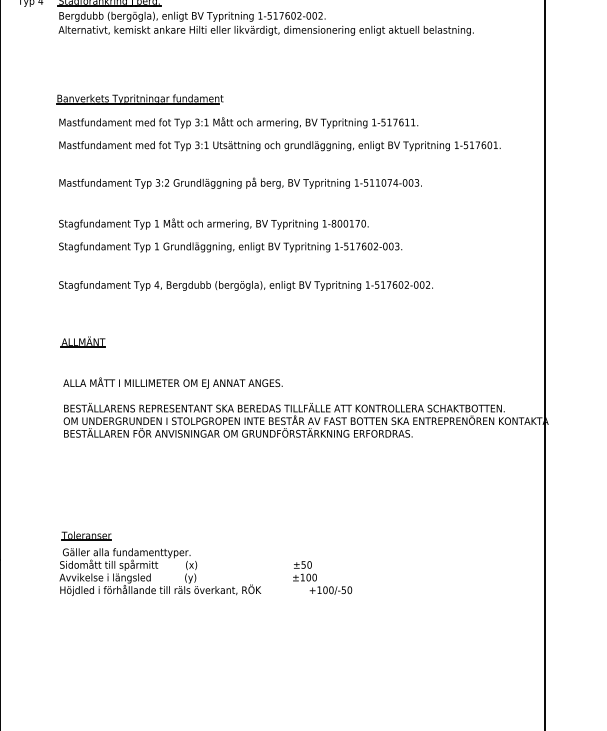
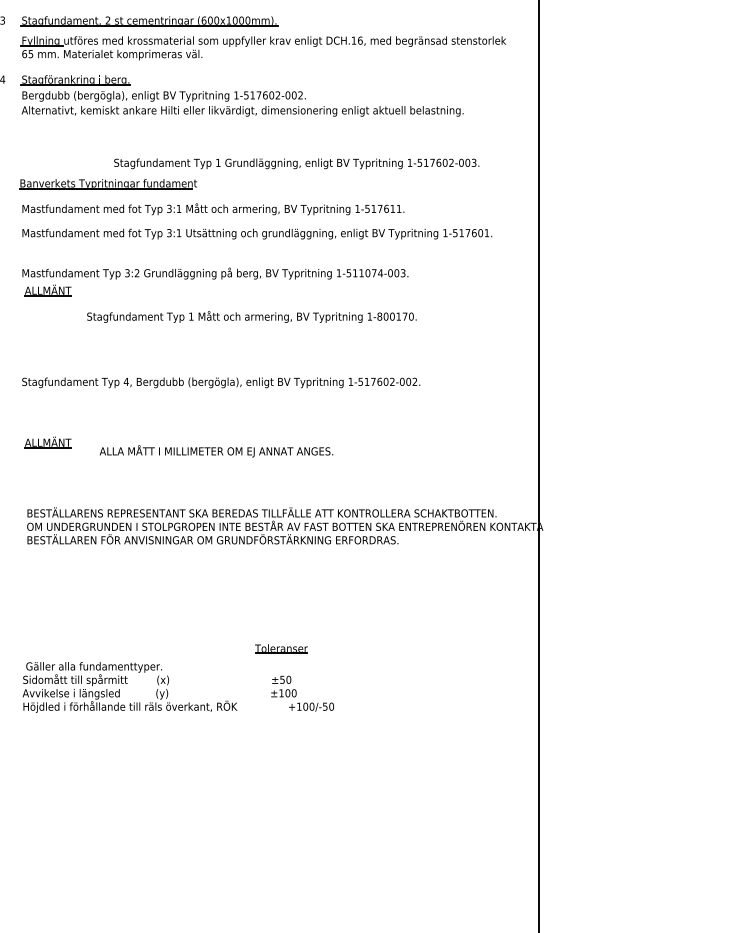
part: (82, 199) -> (47, 290), added
text: (213, 223) -> (251, 316), moved
text: (230, 247) -> (296, 163), moved
text: (173, 383) -> (216, 451), moved
part: (86, 535) -> (281, 648), moved

